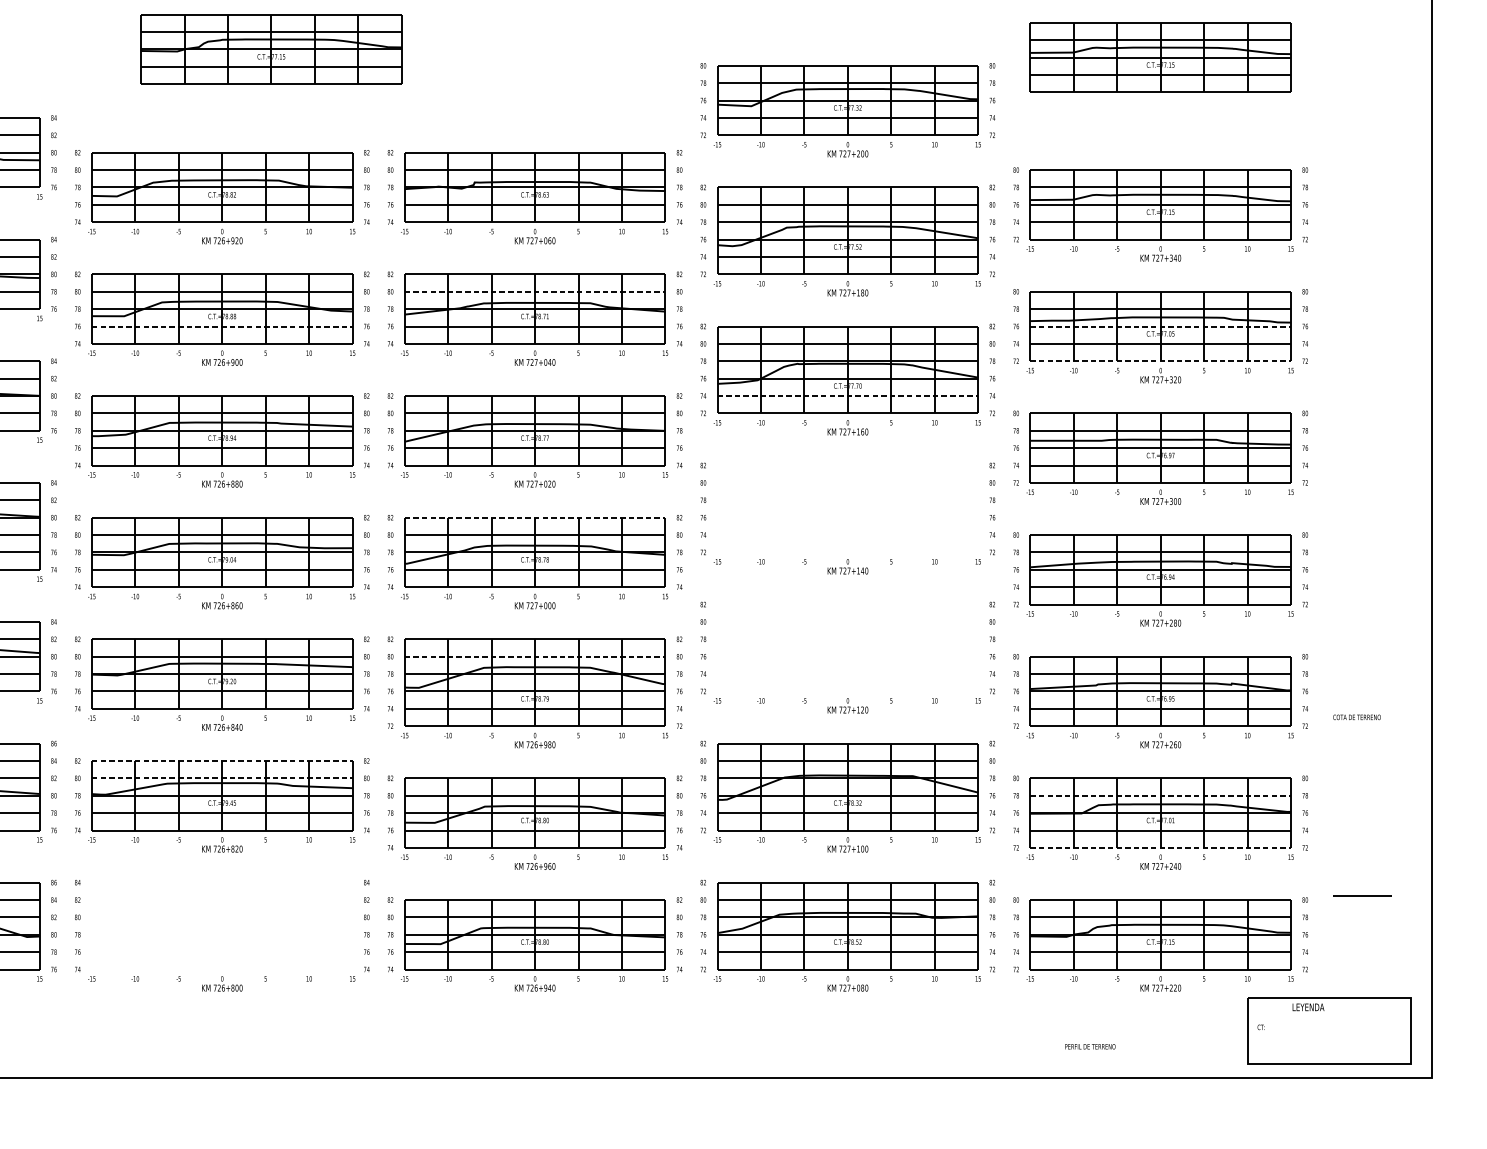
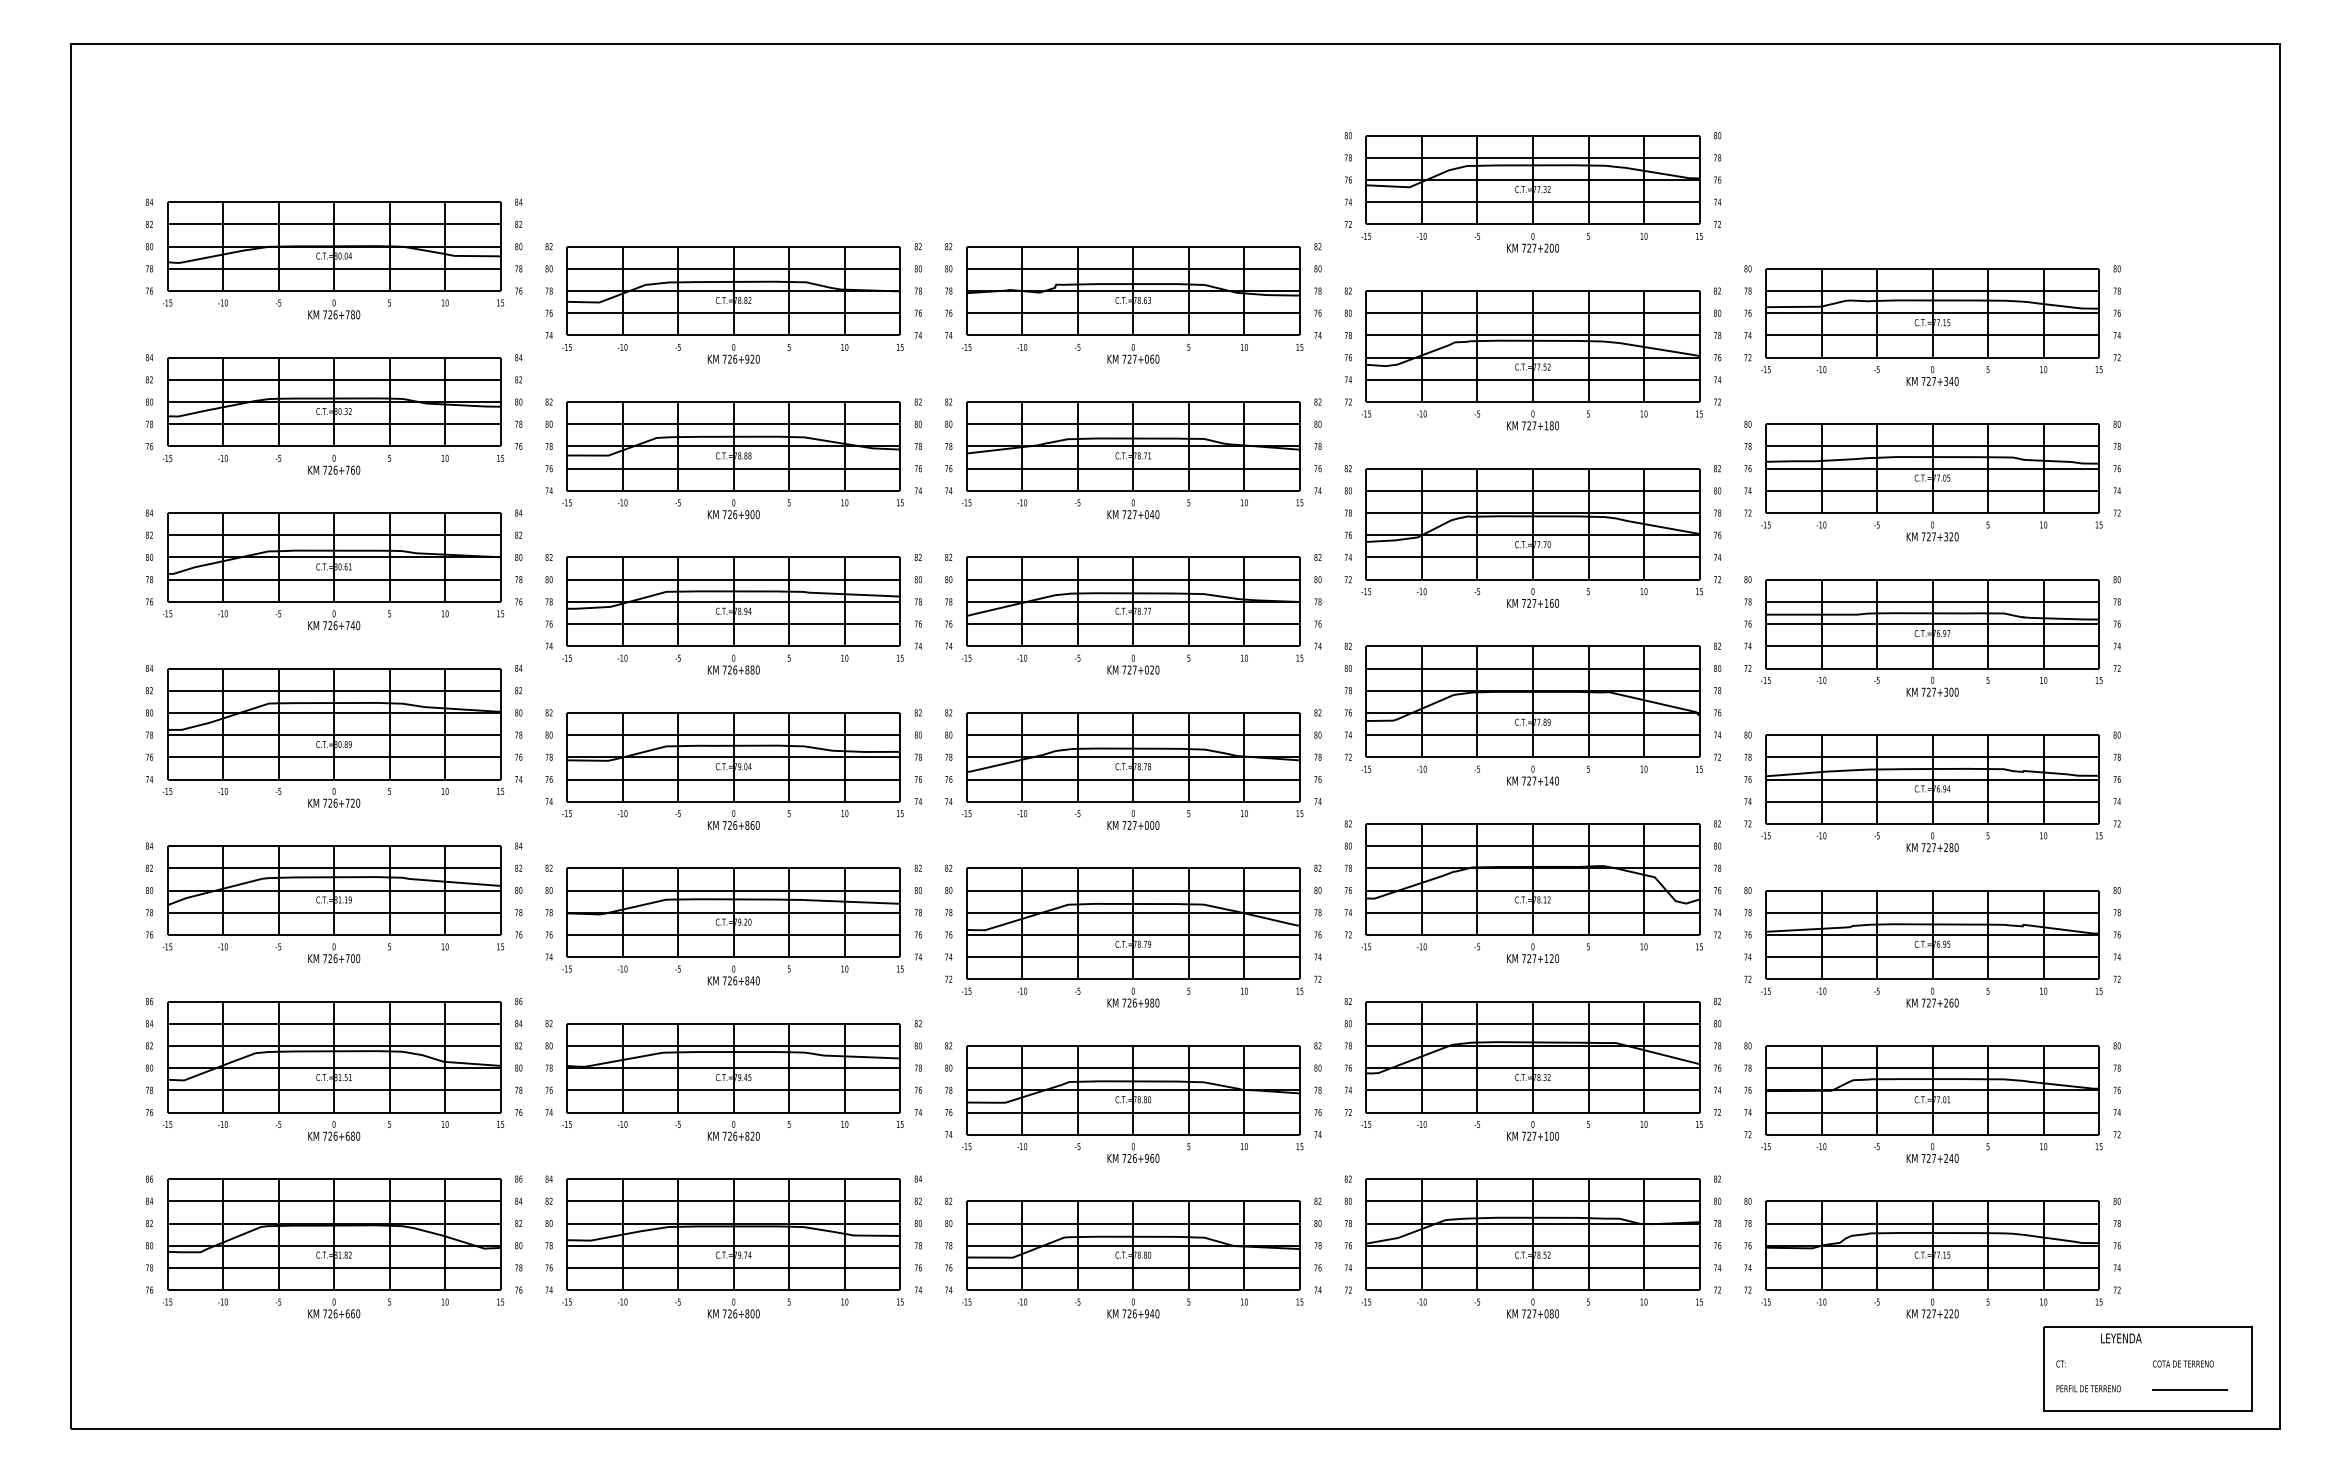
part: (271, 49) -> (796, 114), removed
part: (1160, 57) -> (1932, 125), removed
line: (535, 291) -> (1133, 424), dashed -> solid
line: (222, 326) -> (733, 468), dashed -> solid
line: (1160, 326) -> (1932, 468), dashed -> solid
line: (1160, 361) -> (1932, 513), dashed -> solid
line: (847, 396) -> (1532, 557), dashed -> solid
part: (847, 508) -> (1532, 701), added
line: (535, 517) -> (1133, 712), dashed -> solid
part: (847, 648) -> (1532, 879), added
line: (535, 656) -> (1133, 890), dashed -> solid
text: (1357, 716) -> (2183, 1363), moved
line: (222, 760) -> (733, 1023), dashed -> solid
line: (222, 778) -> (733, 1045), dashed -> solid
line: (1160, 796) -> (1932, 1068), dashed -> solid
line: (1160, 847) -> (1932, 1134), dashed -> solid
line: (1361, 895) -> (2189, 1389), moved
part: (222, 925) -> (733, 1234), added
text: (1090, 1046) -> (2088, 1388), moved

